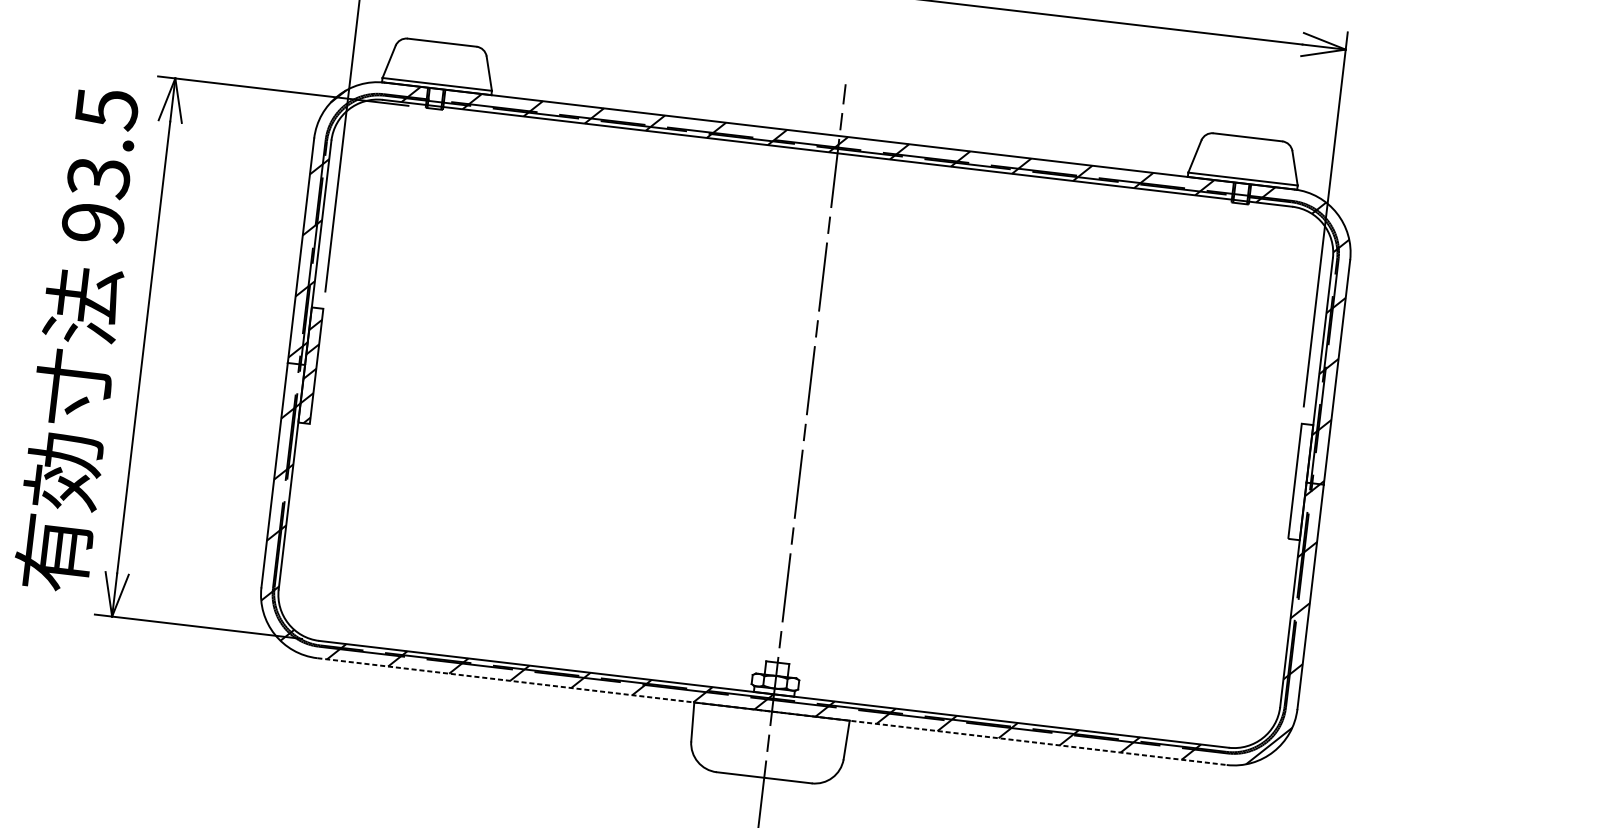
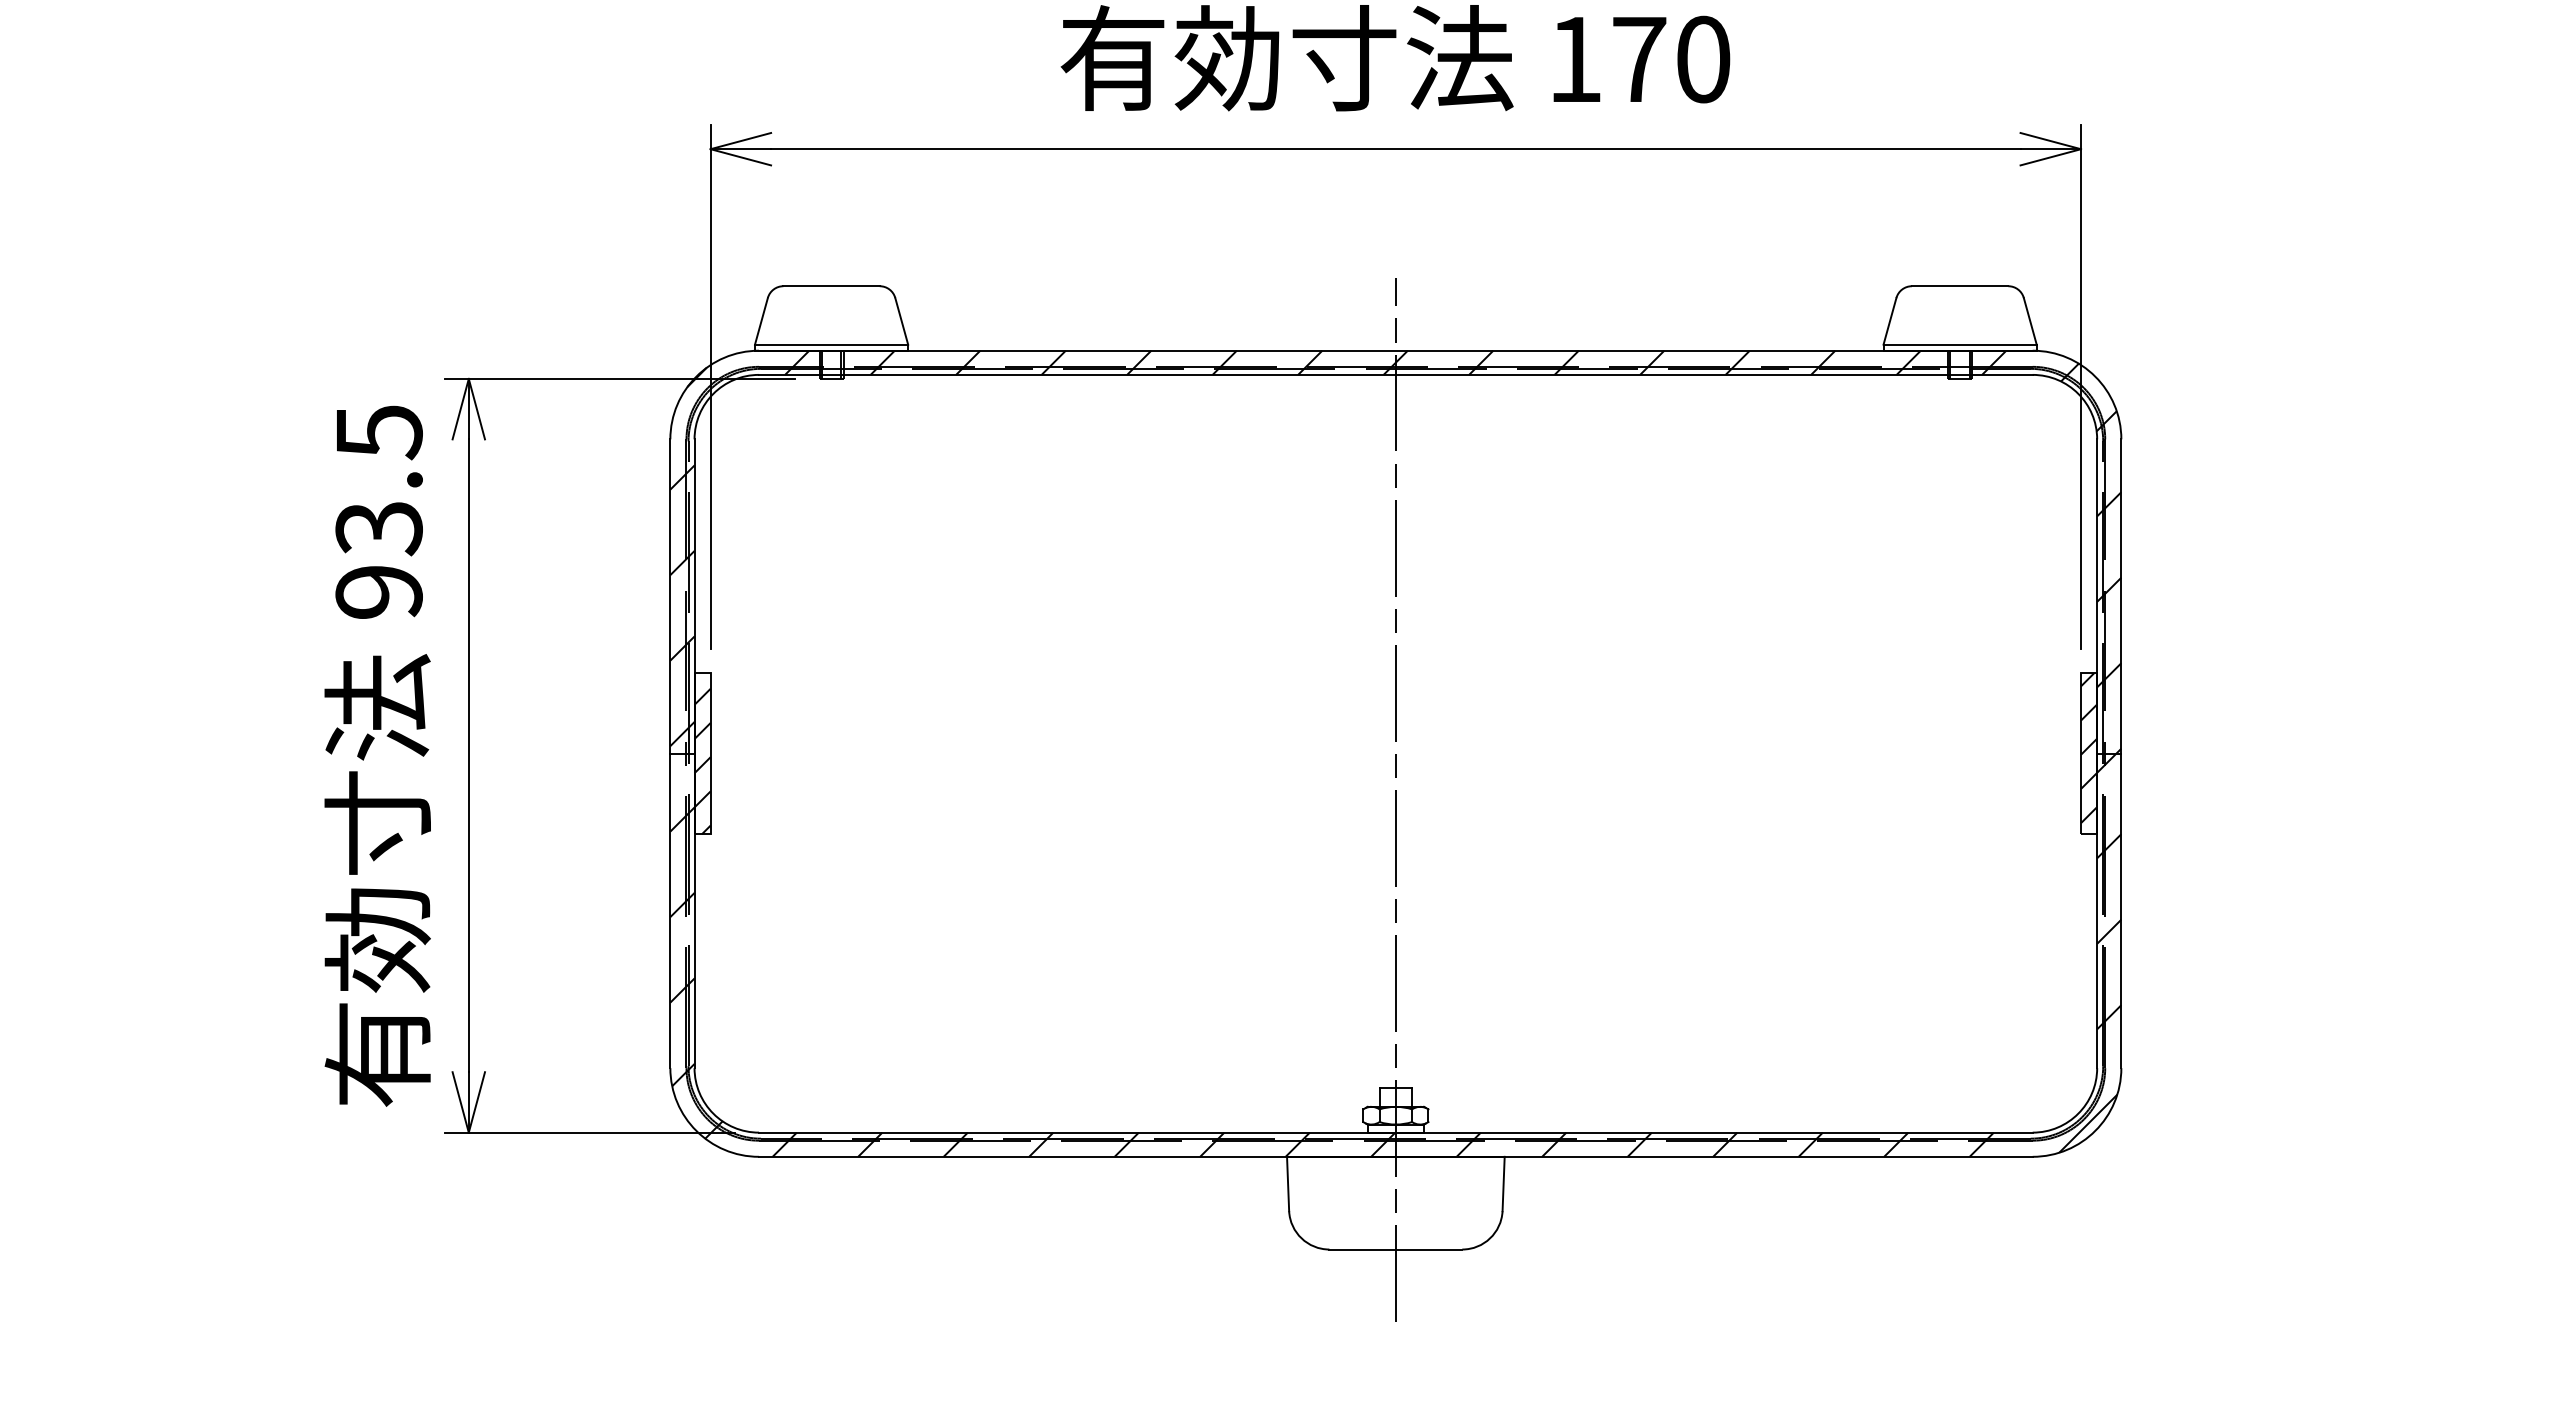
hatch: (1301, 478) -> (2089, 748), added
line: (771, 711) -> (1395, 1156), dashed -> solid

